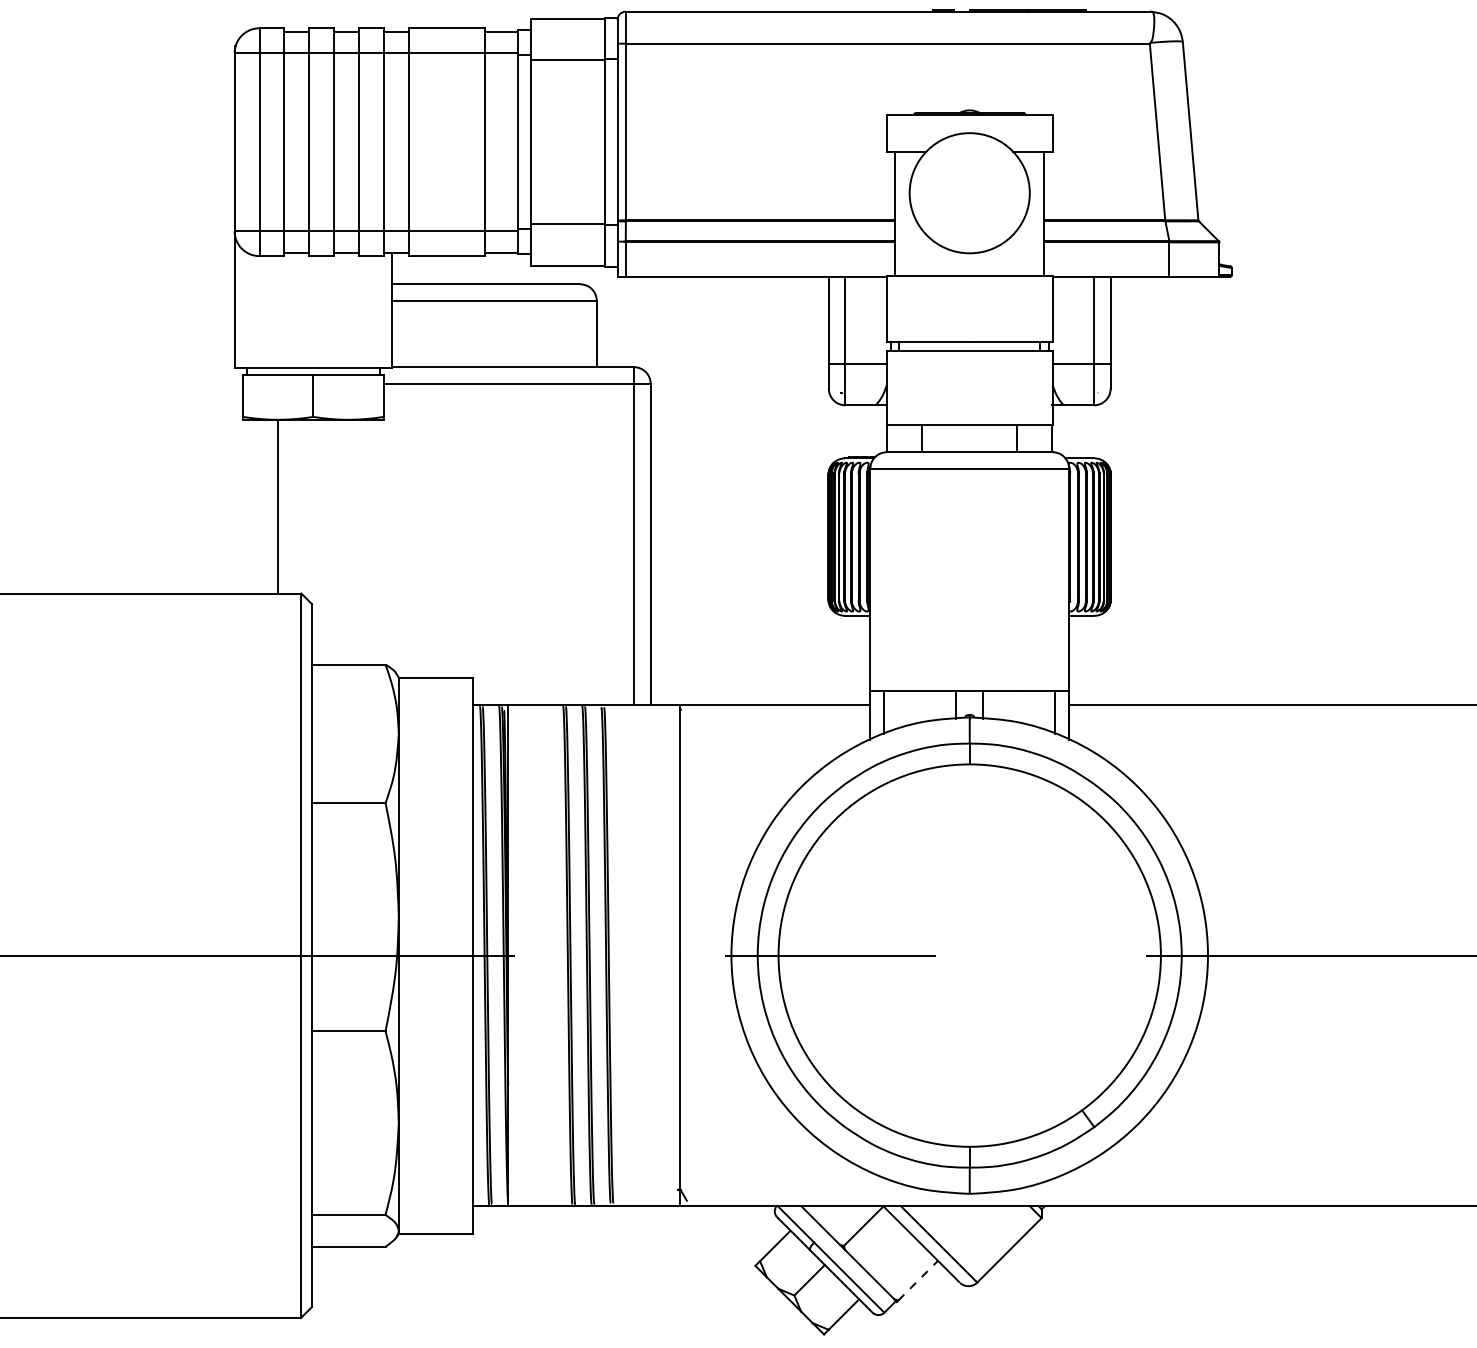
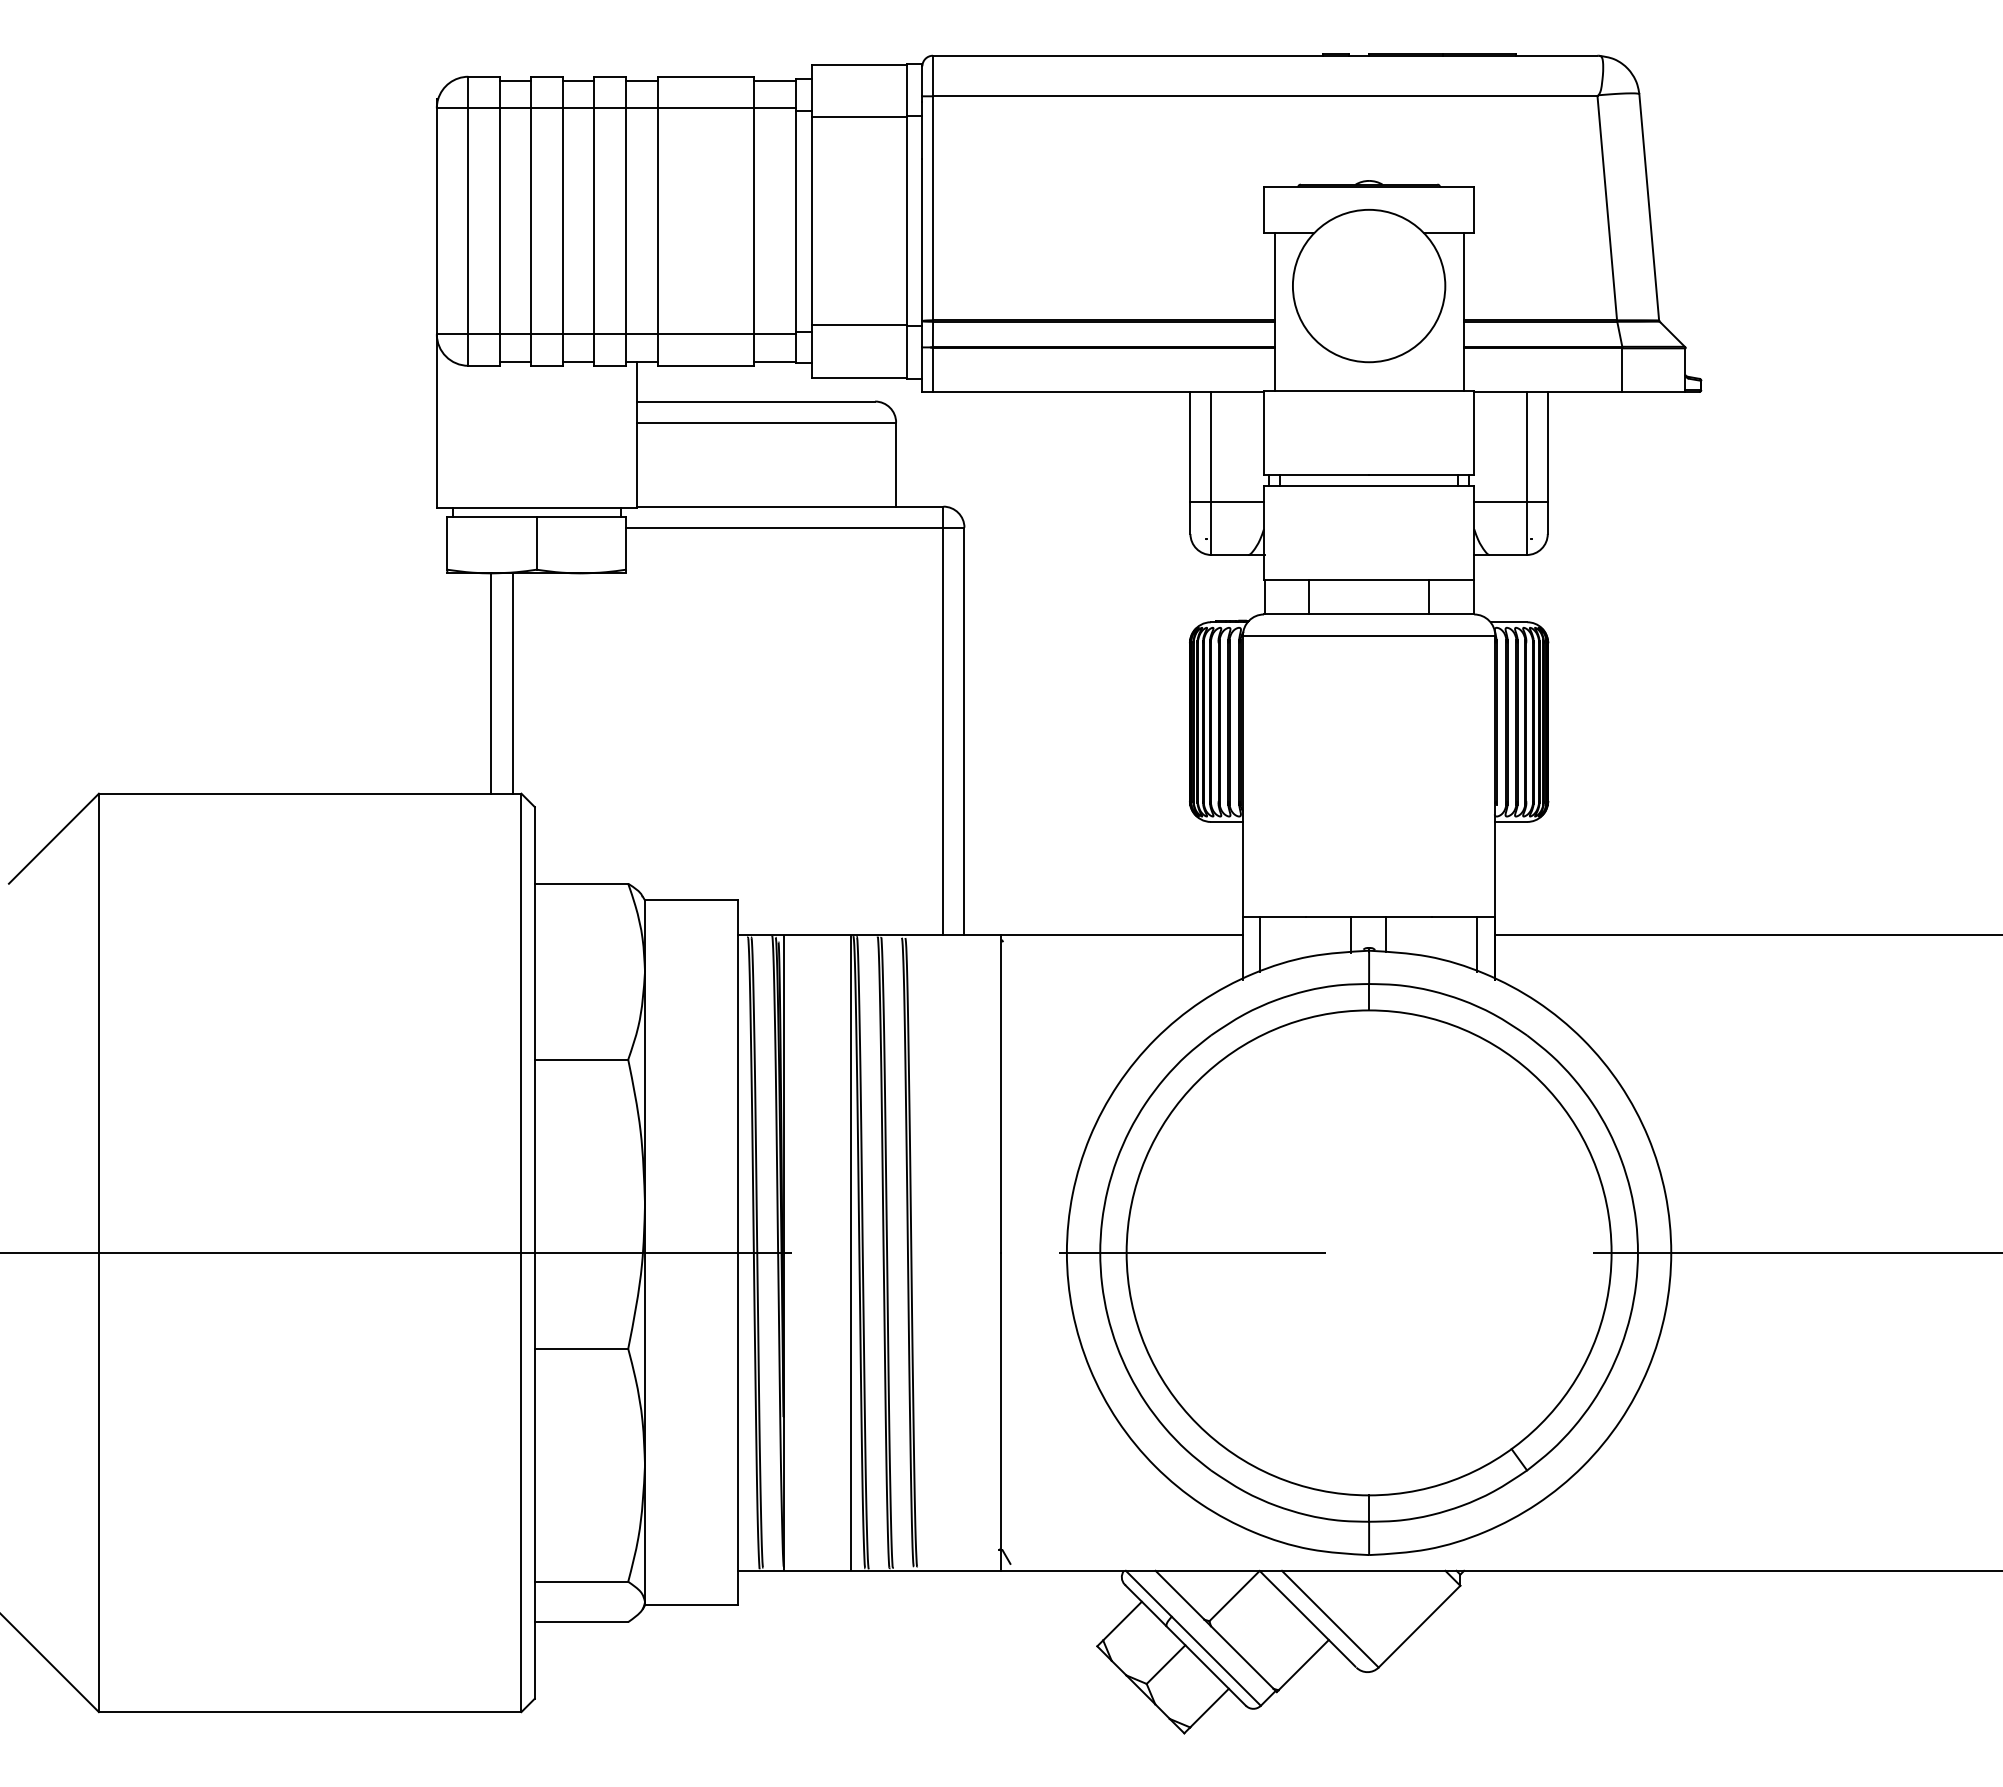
line: (294, 506) -> (512, 683), added
line: (560, 955) -> (850, 1252), added
line: (918, 1280) -> (1303, 1665), dashed -> solid

